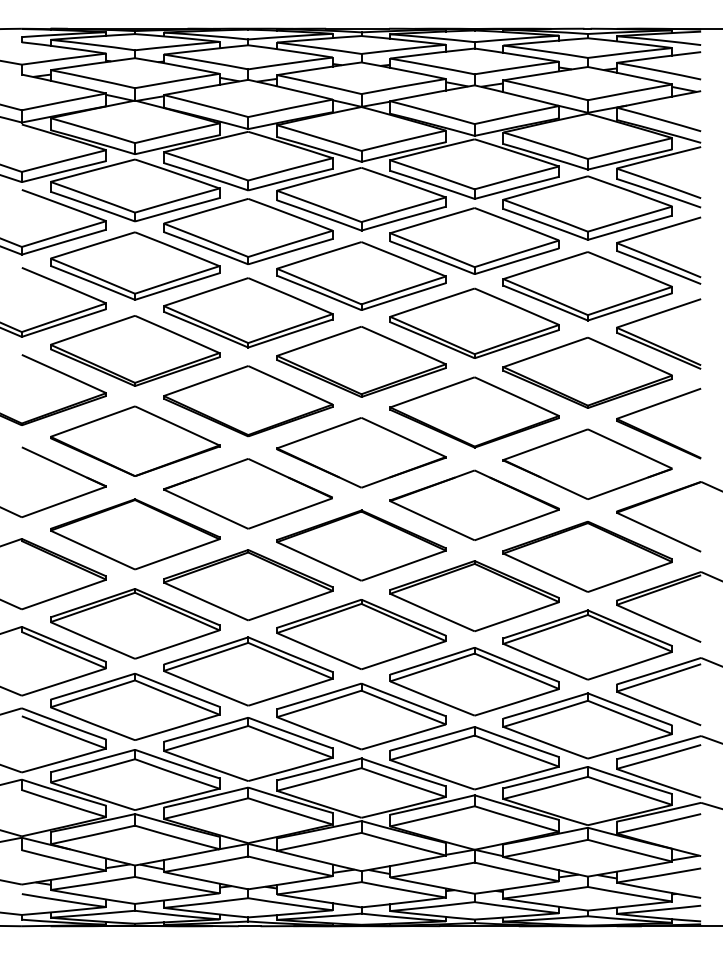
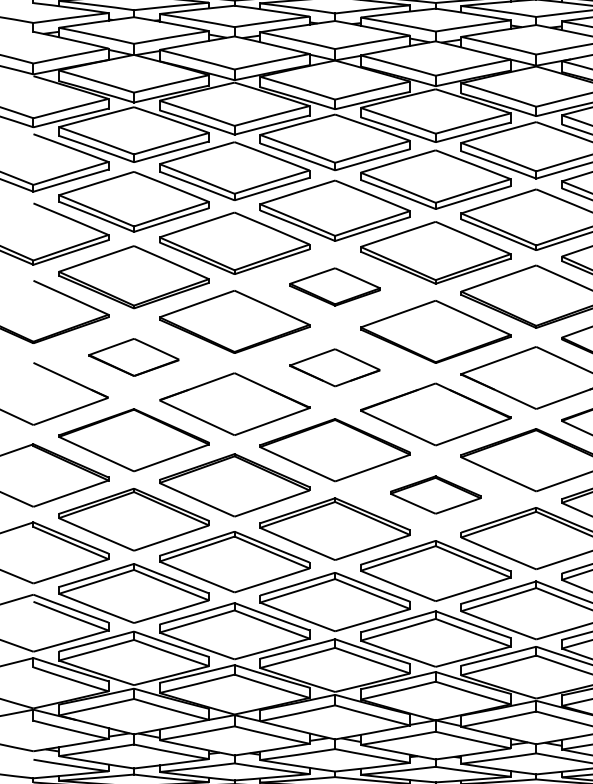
part: (361, 361) -> (335, 286), size x0.6
part: (135, 440) -> (134, 356), size x0.6
part: (361, 452) -> (335, 367), size x0.6
part: (474, 595) -> (435, 494), size x0.6

